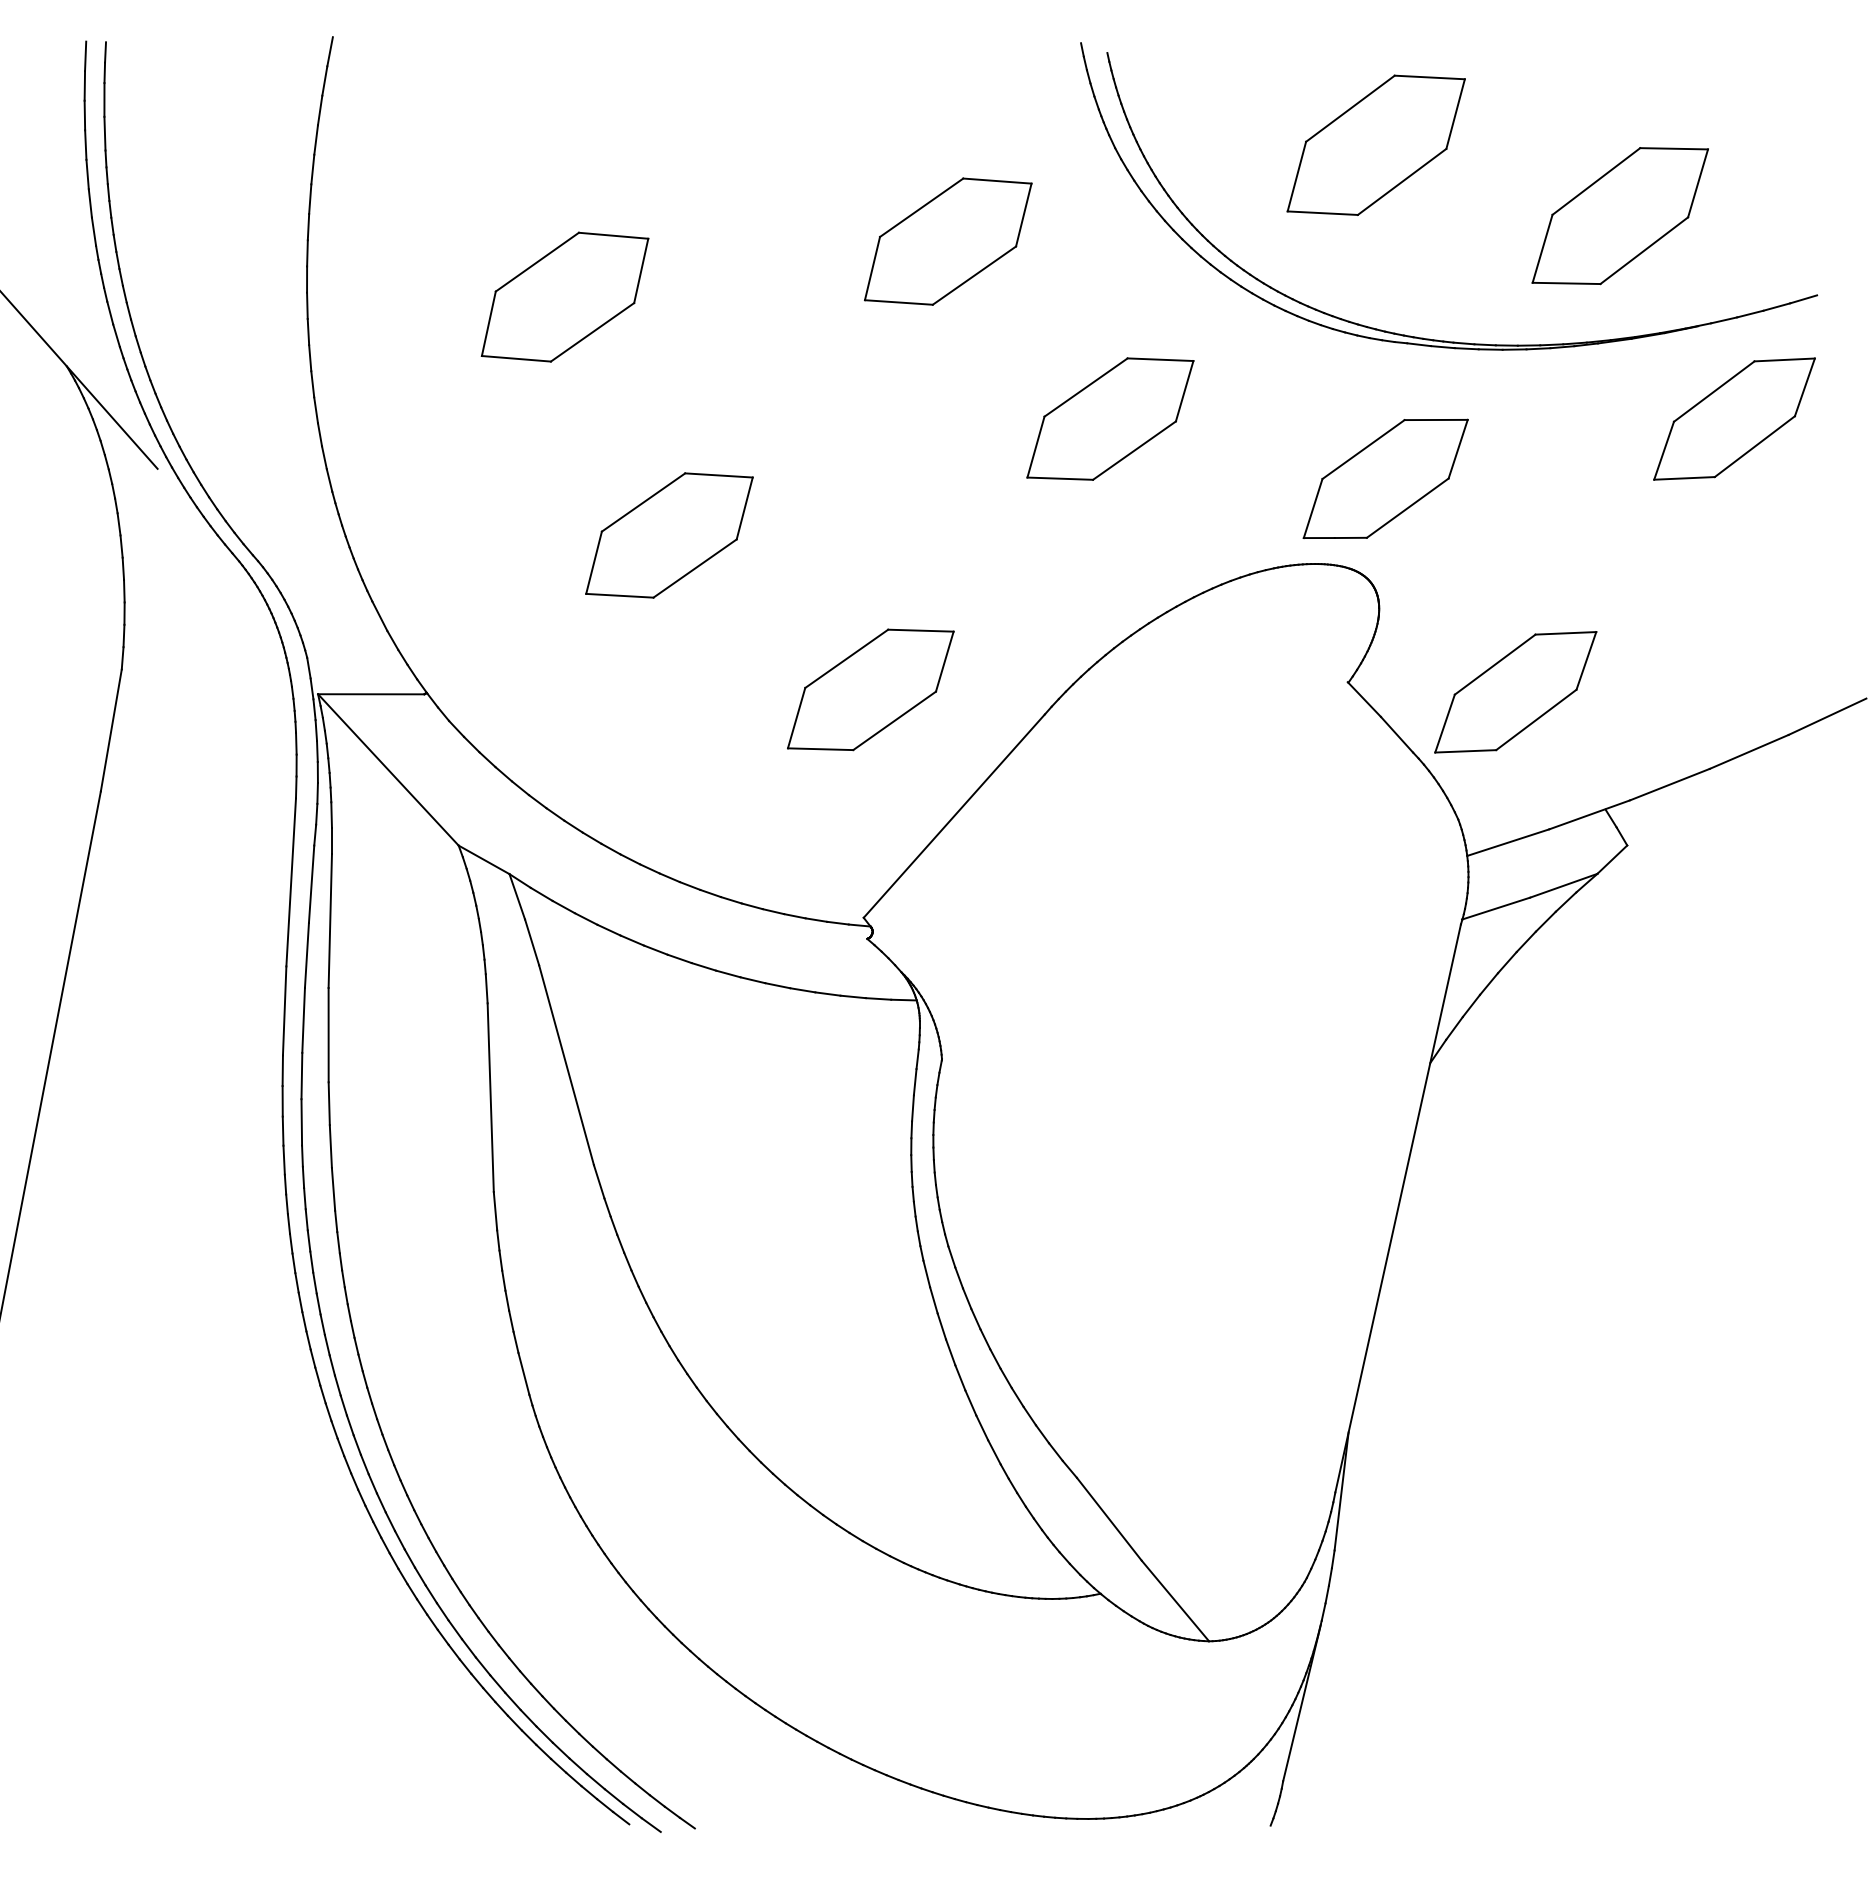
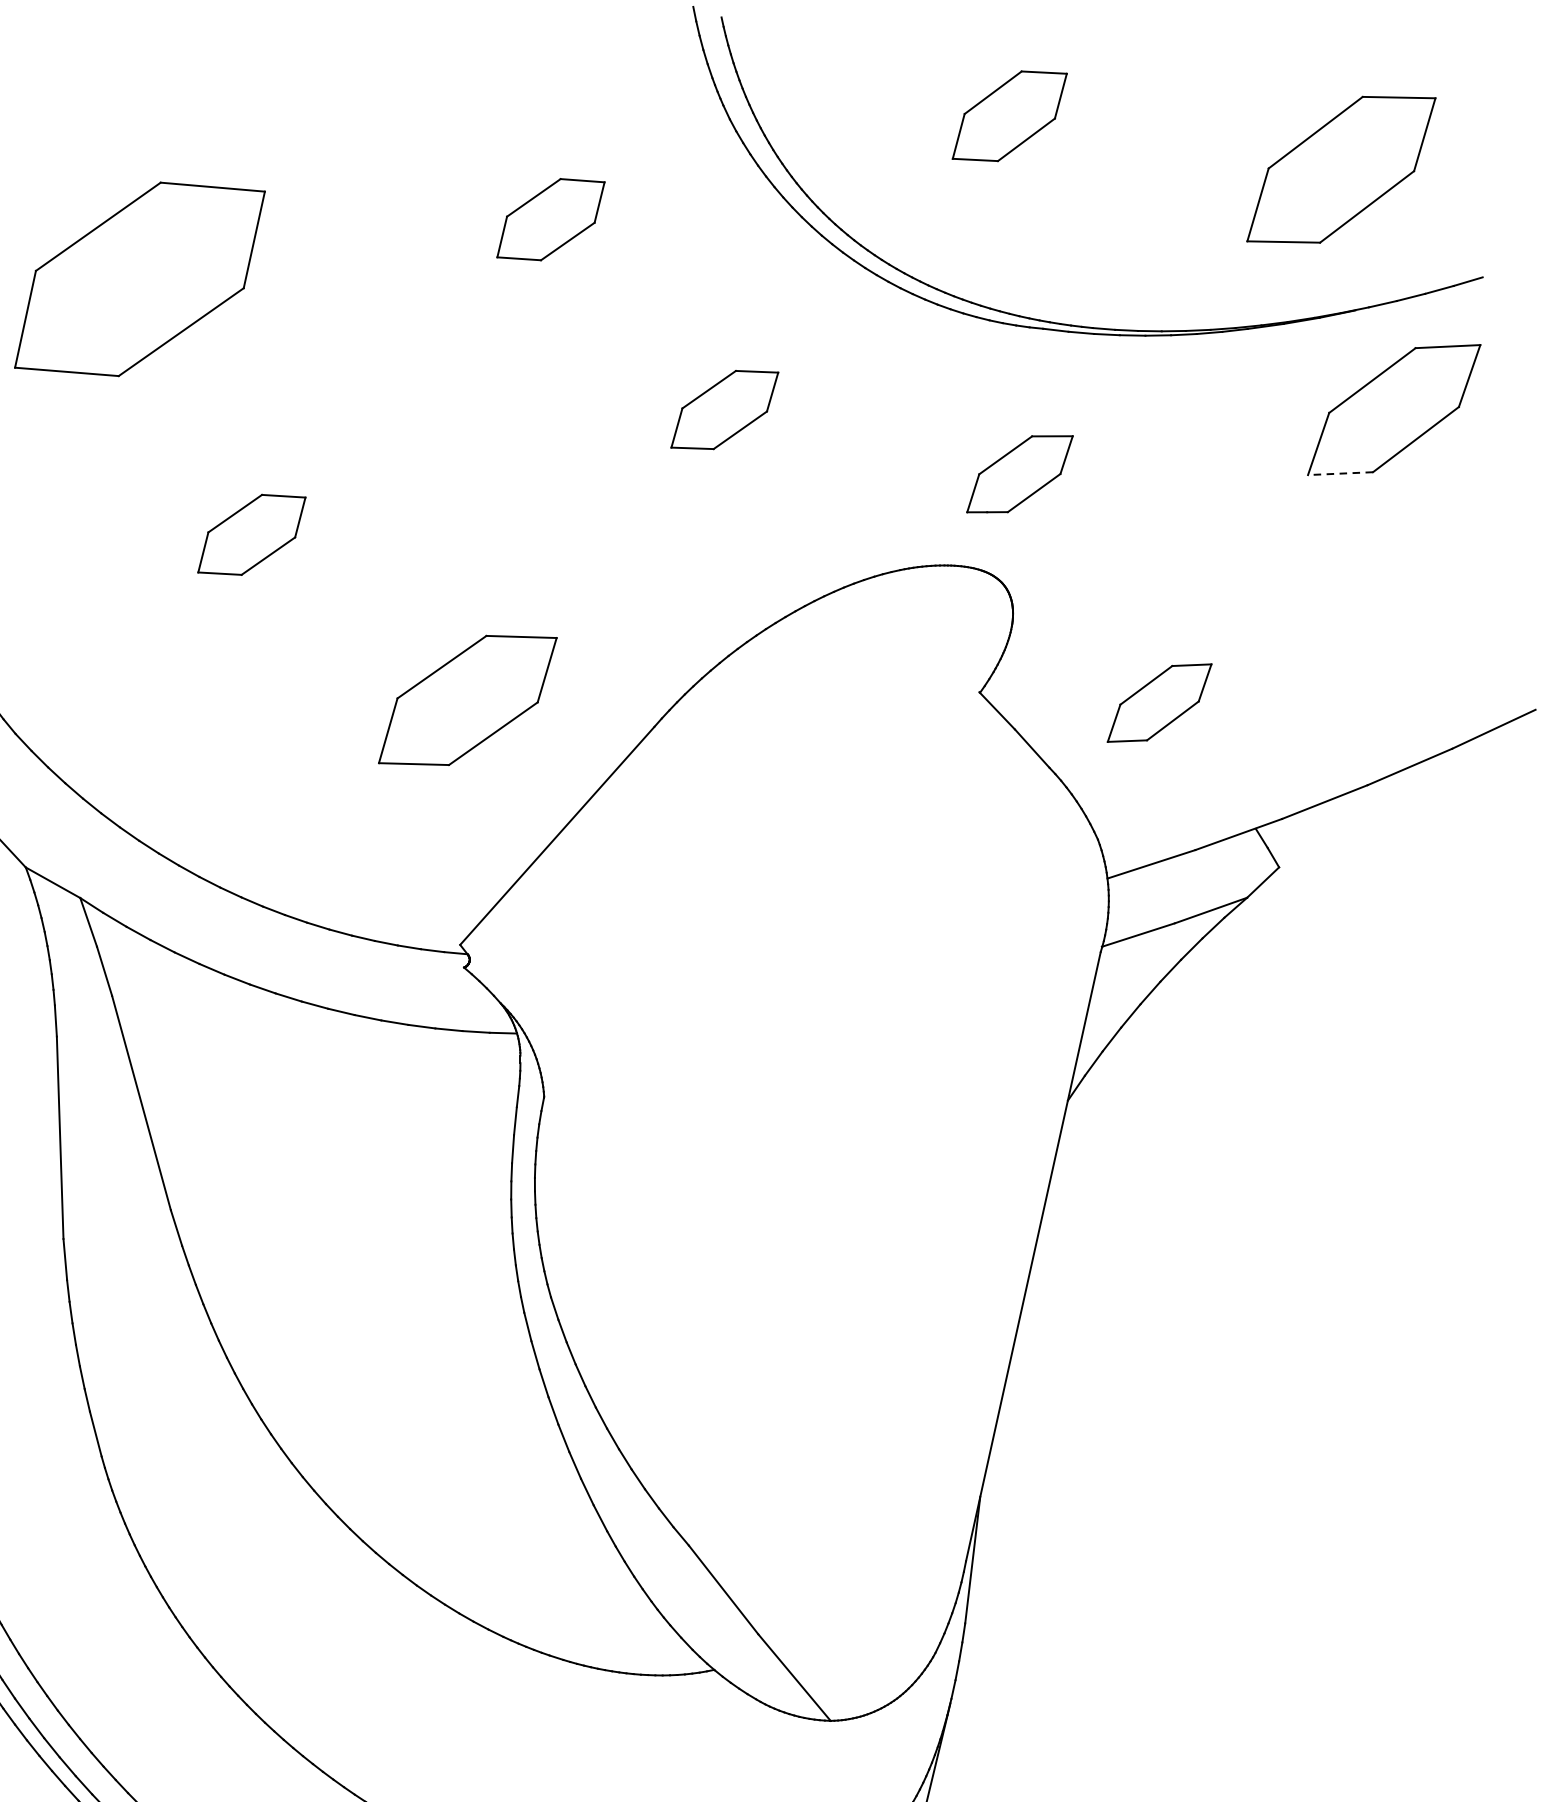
part: (1375, 144) -> (1009, 115), size x0.6
part: (1619, 216) -> (1340, 170), moved
part: (948, 241) -> (551, 219), size x0.6
part: (564, 296) -> (139, 278), size x1.4
part: (1110, 418) -> (724, 409), size x0.6
part: (1385, 478) -> (1019, 473), size x0.6
line: (1684, 478) -> (1340, 473), solid -> dashed
part: (669, 535) -> (251, 534), size x0.6
part: (1515, 692) -> (1159, 703), size x0.6

